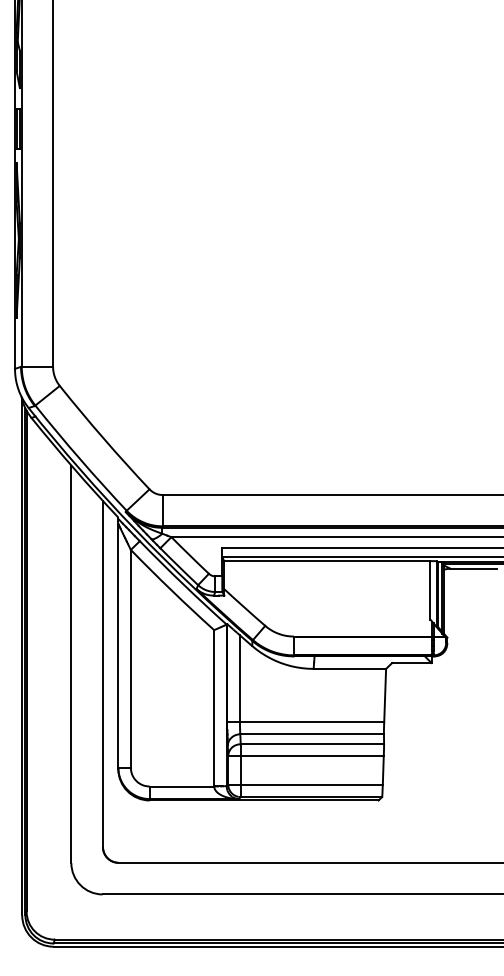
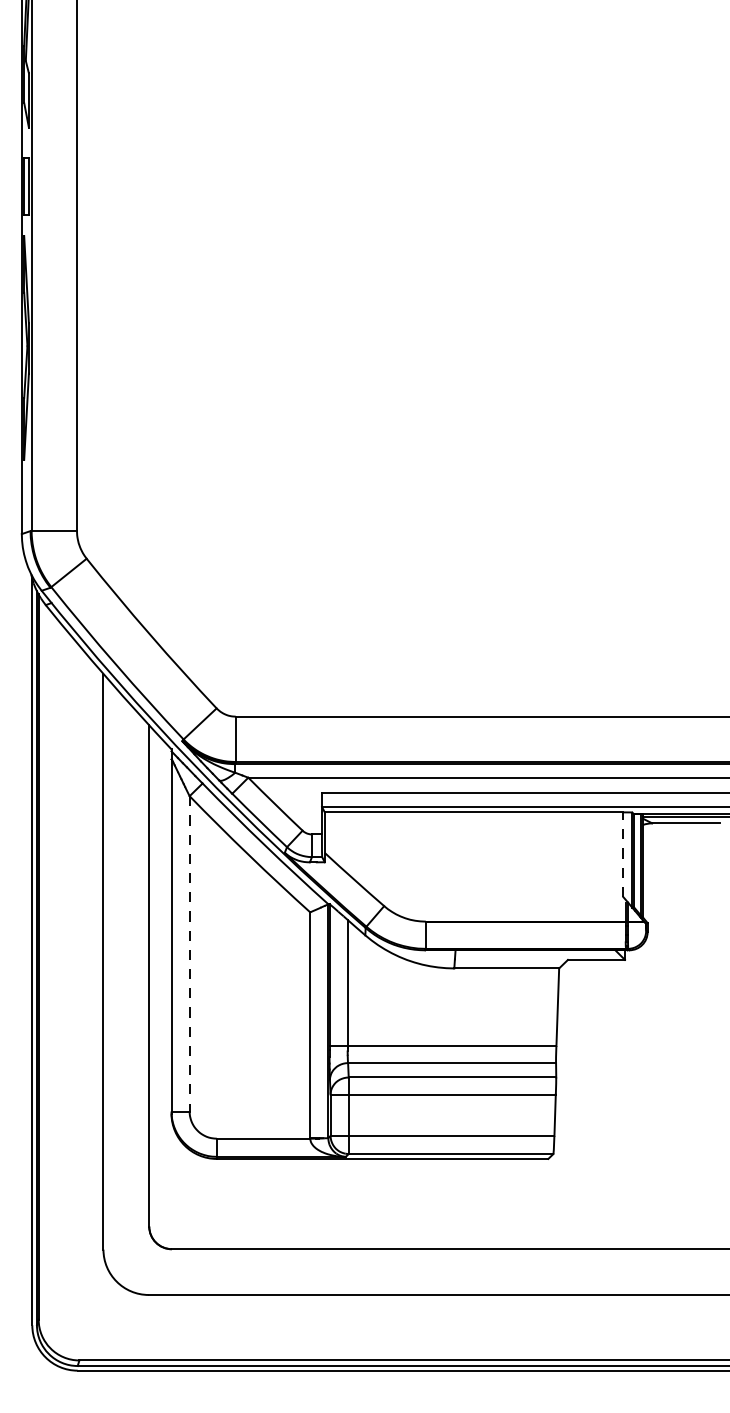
line: (430, 589) -> (623, 853), solid -> dashed
line: (130, 658) -> (189, 953), solid -> dashed

